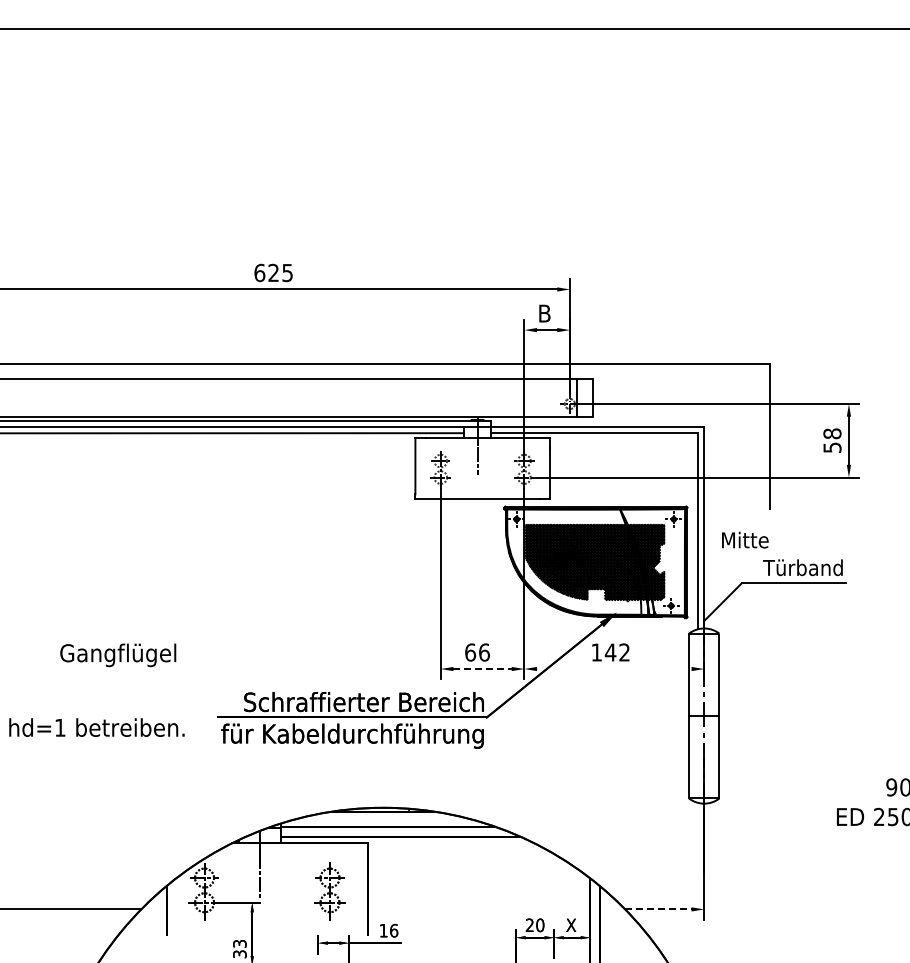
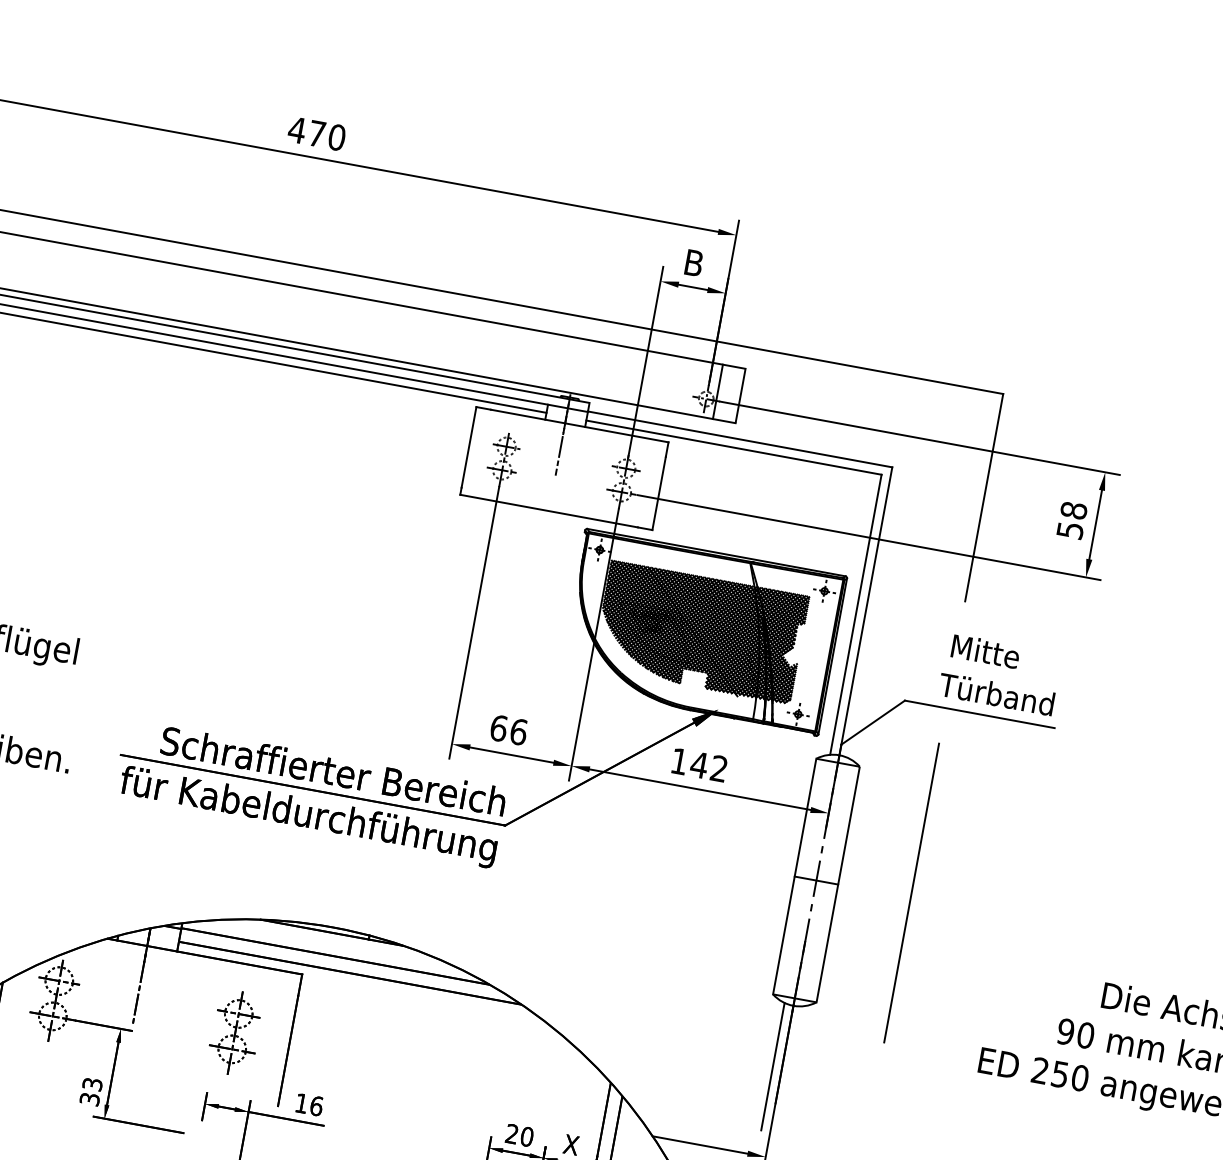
text: (273, 272) -> (316, 133), 625 -> 470
text: (745, 539) -> (986, 650), moved
line: (483, 669) -> (513, 756), dashed -> solid
line: (614, 669) -> (700, 790), added
line: (769, 712) -> (910, 892), added
line: (697, 846) -> (772, 1065), added
line: (658, 909) -> (700, 1145), dashed -> solid

